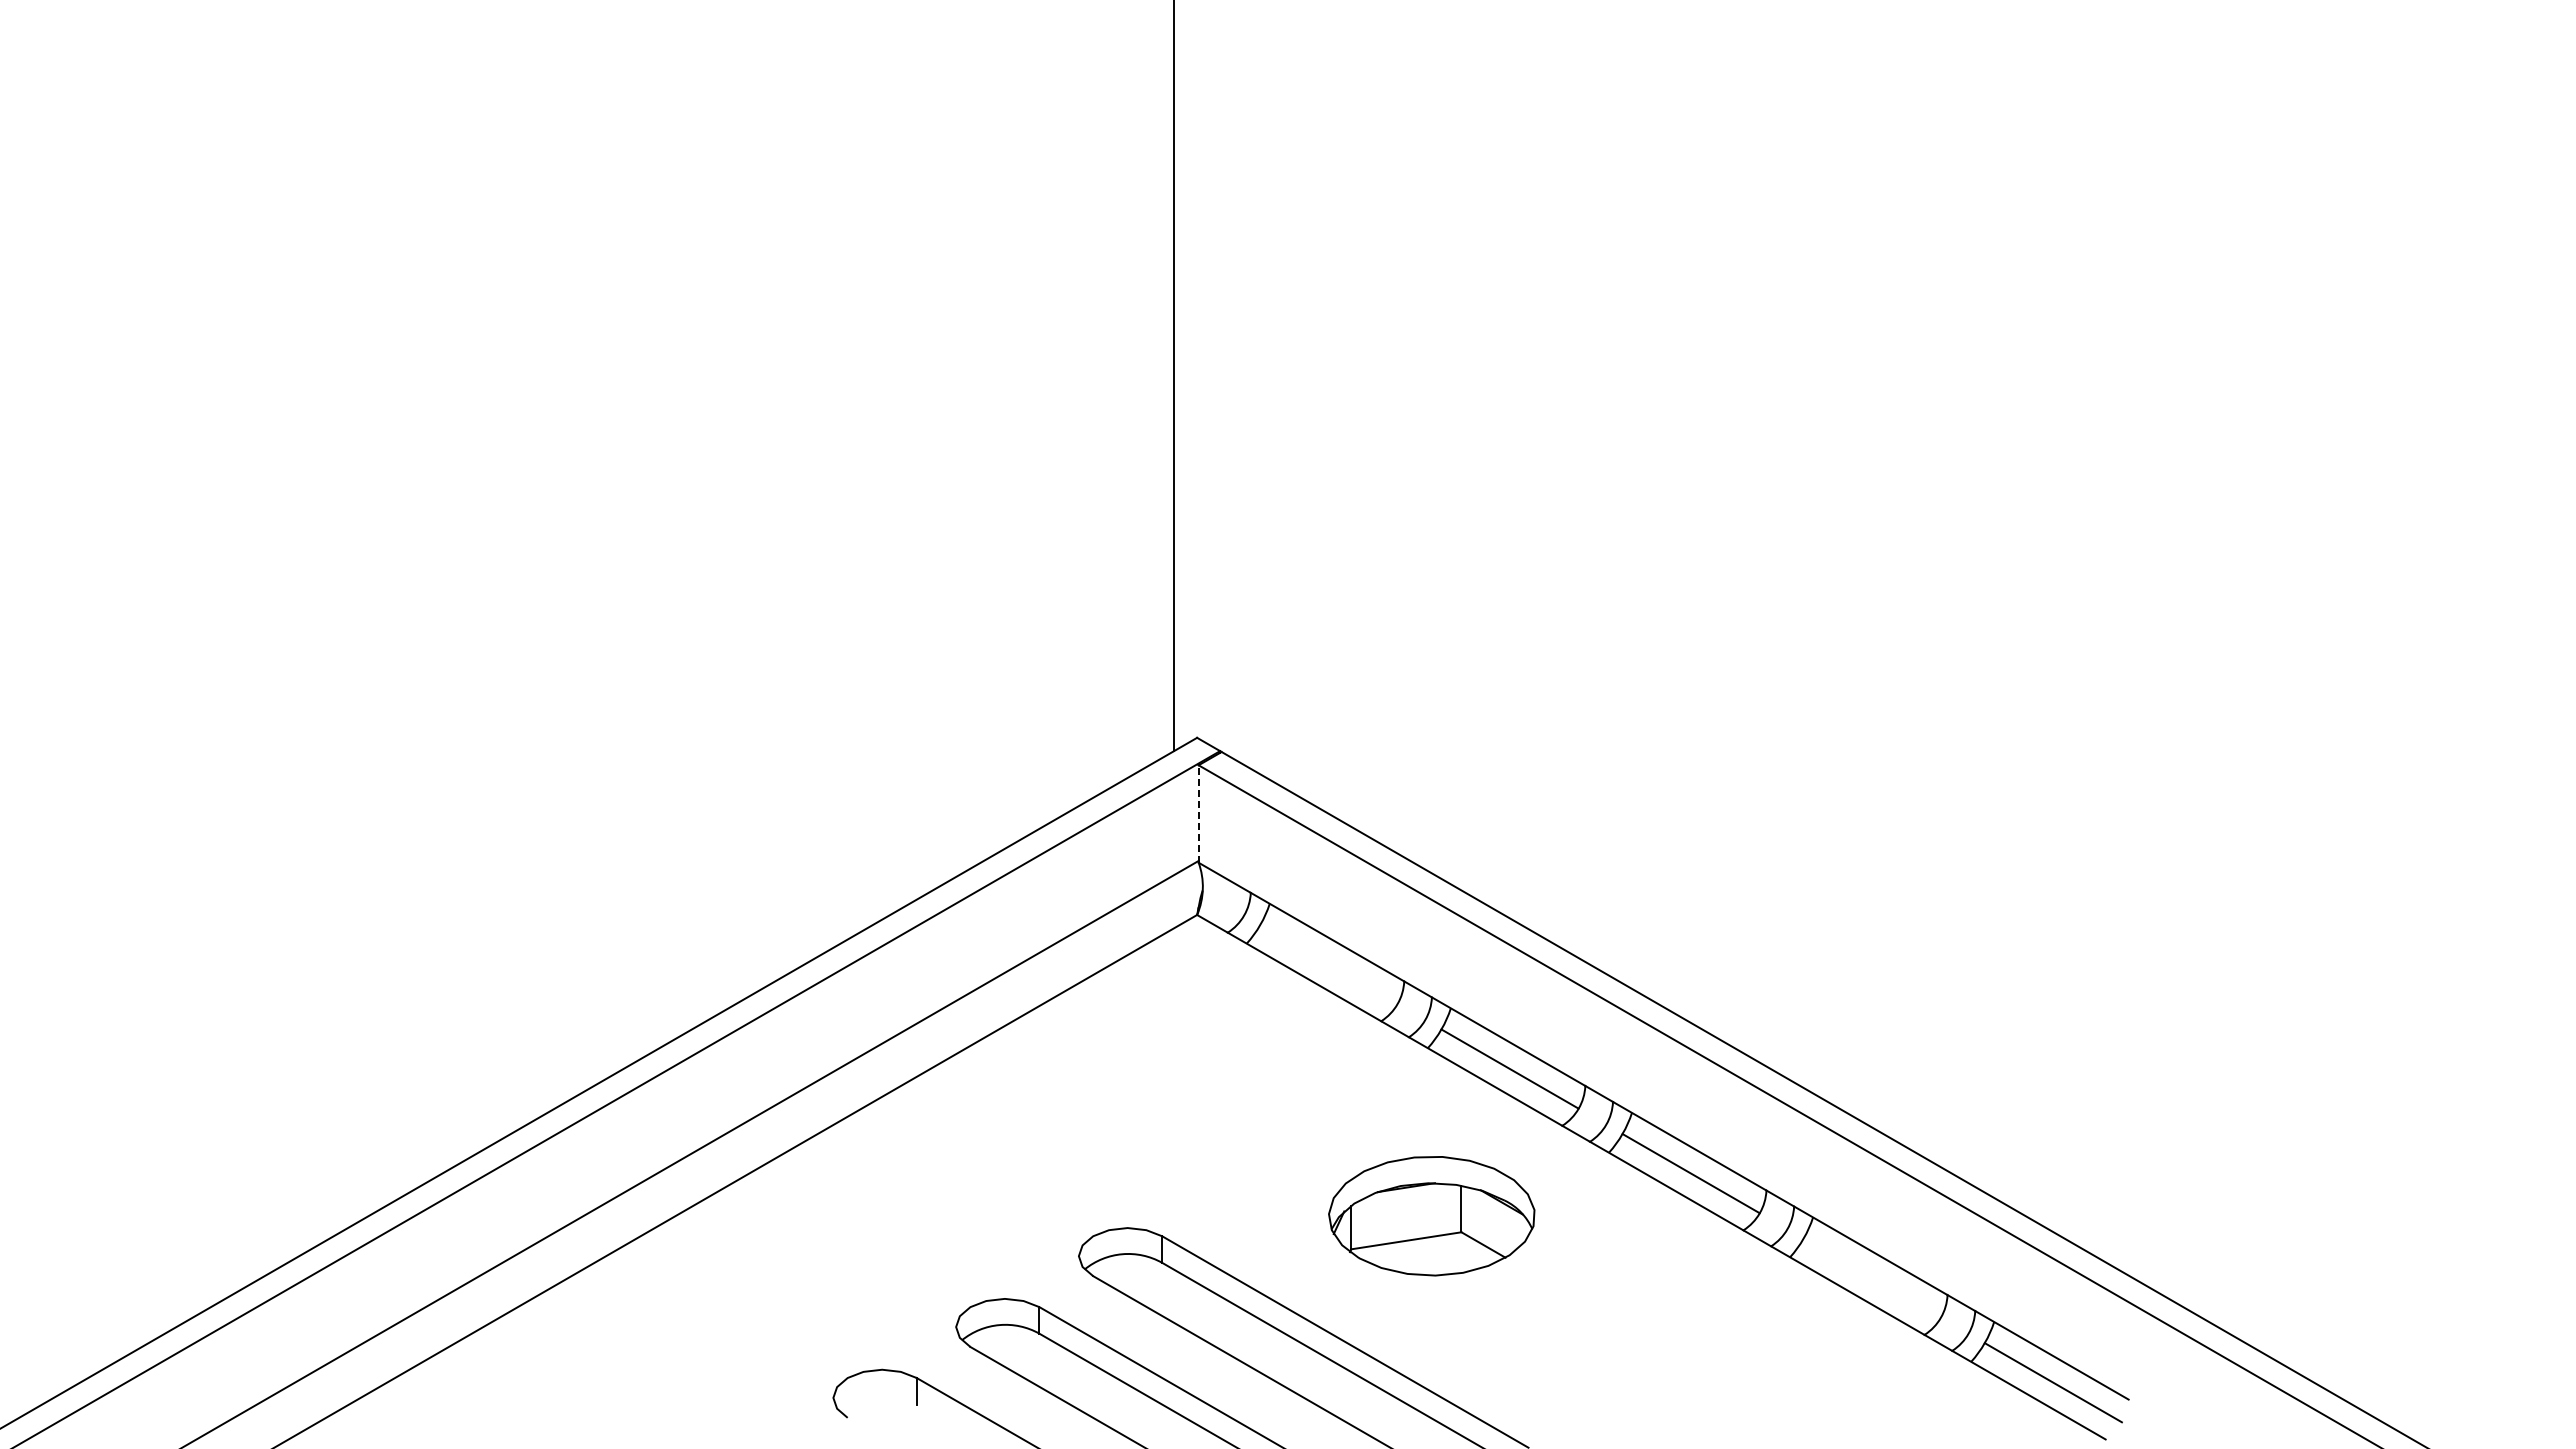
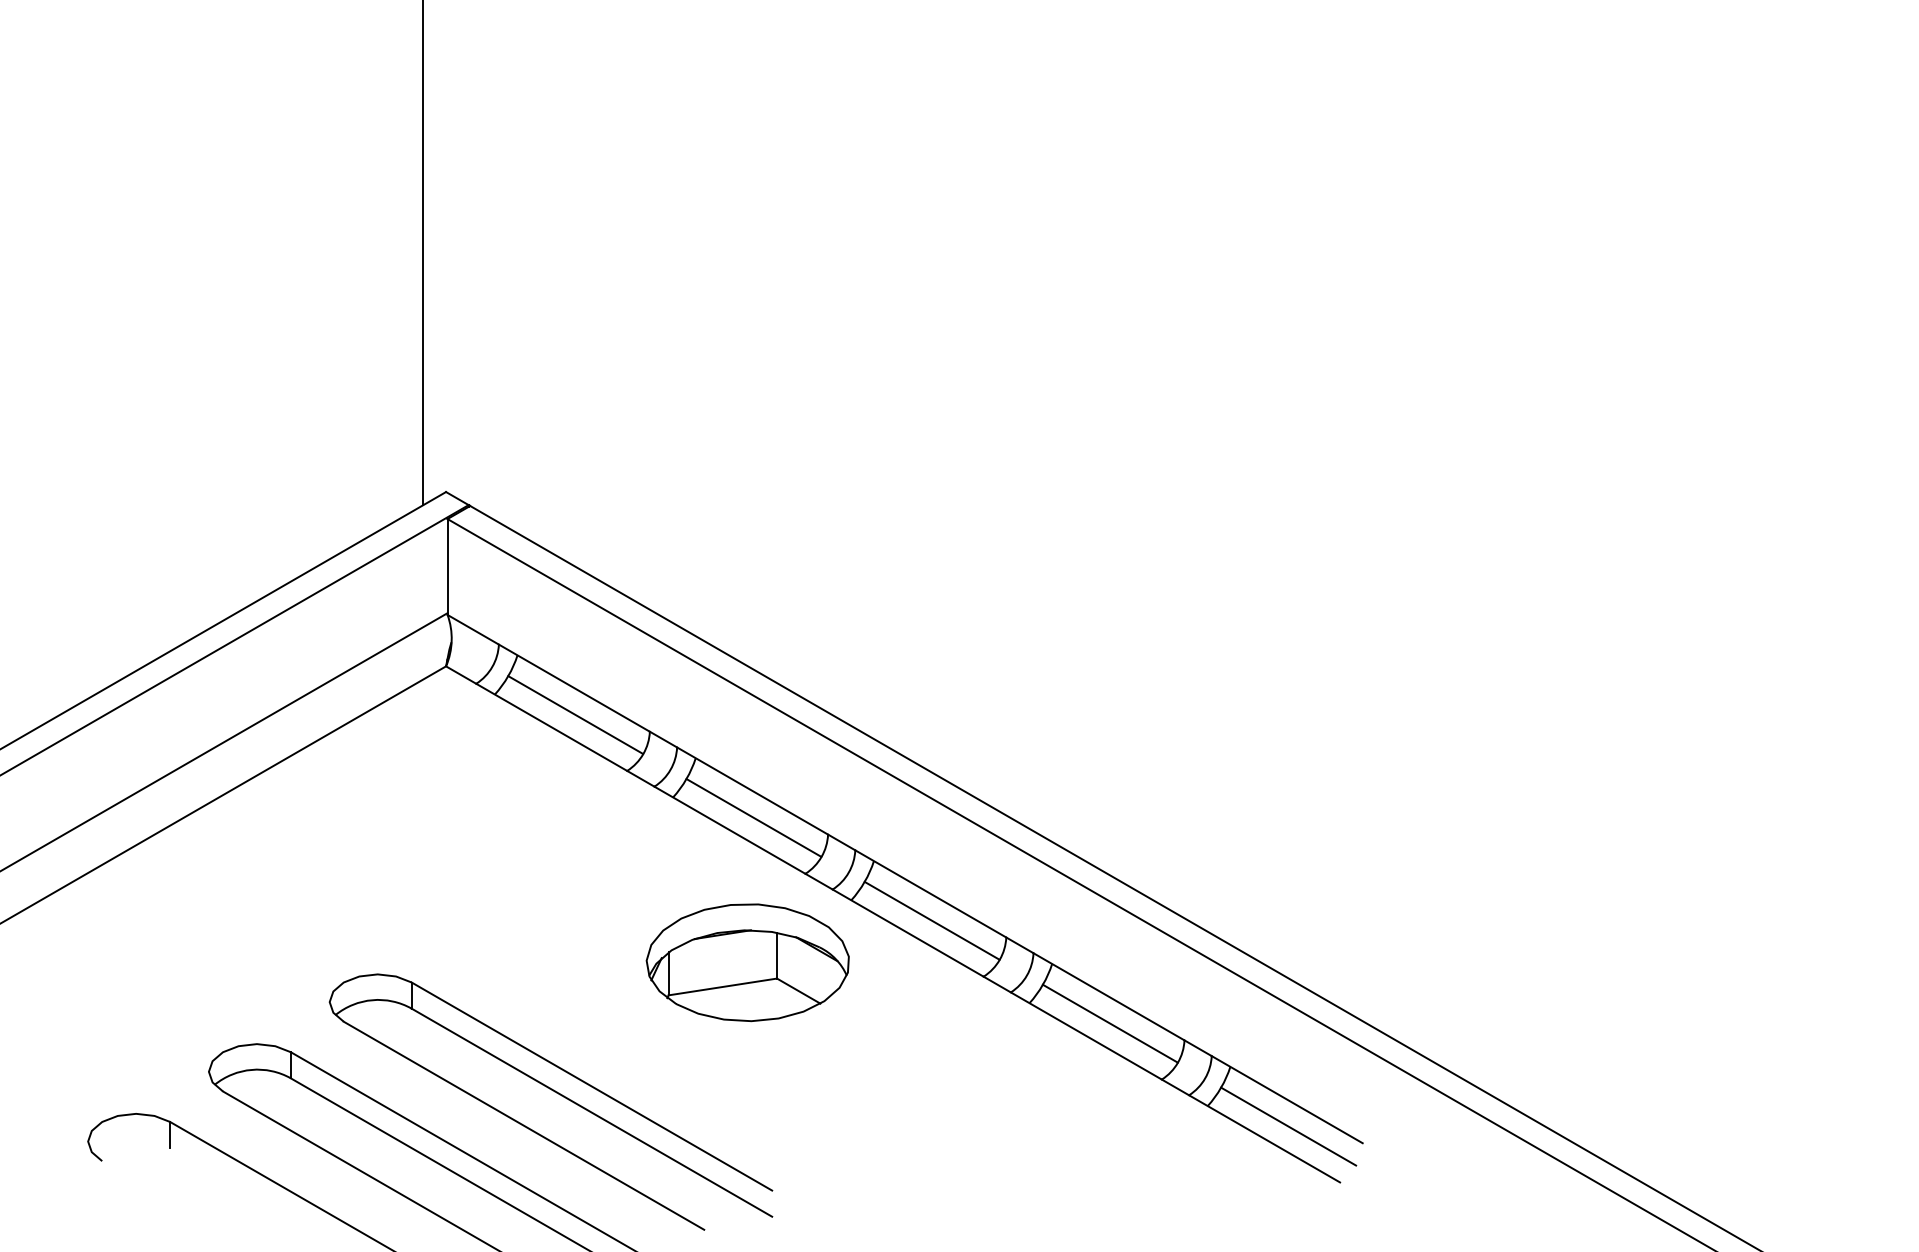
line: (1198, 814) -> (447, 567), dashed -> solid
line: (1328, 964) -> (575, 715), added
part: (1431, 1216) -> (747, 963), moved
line: (1871, 1277) -> (1109, 1023), added

